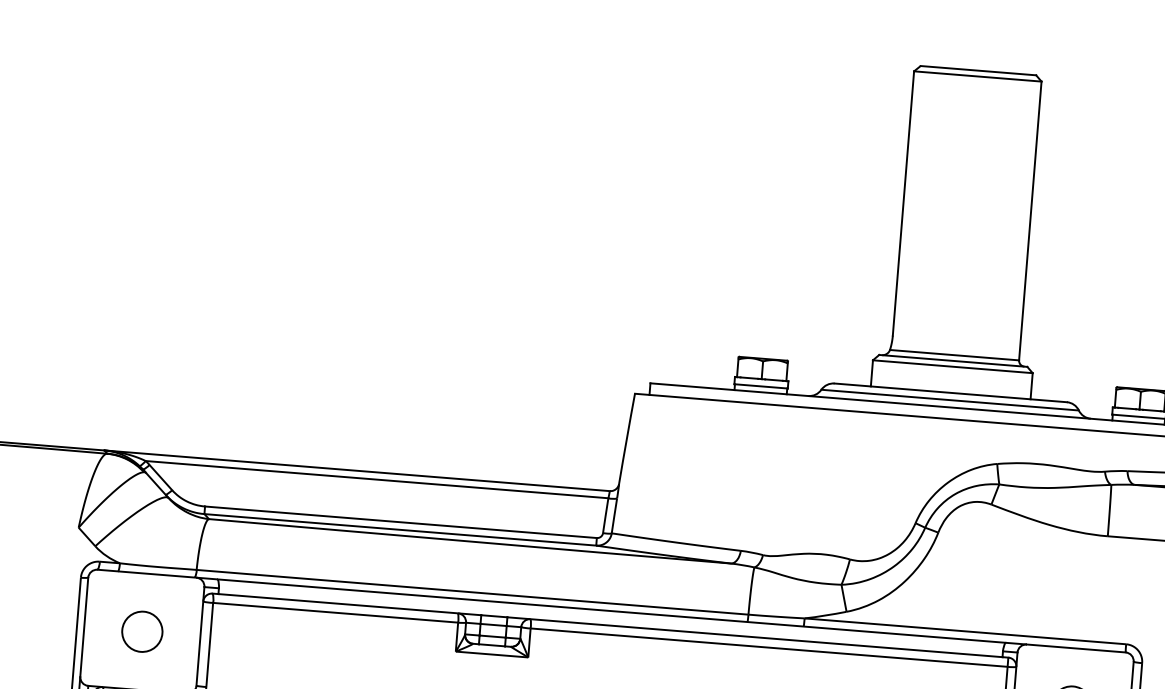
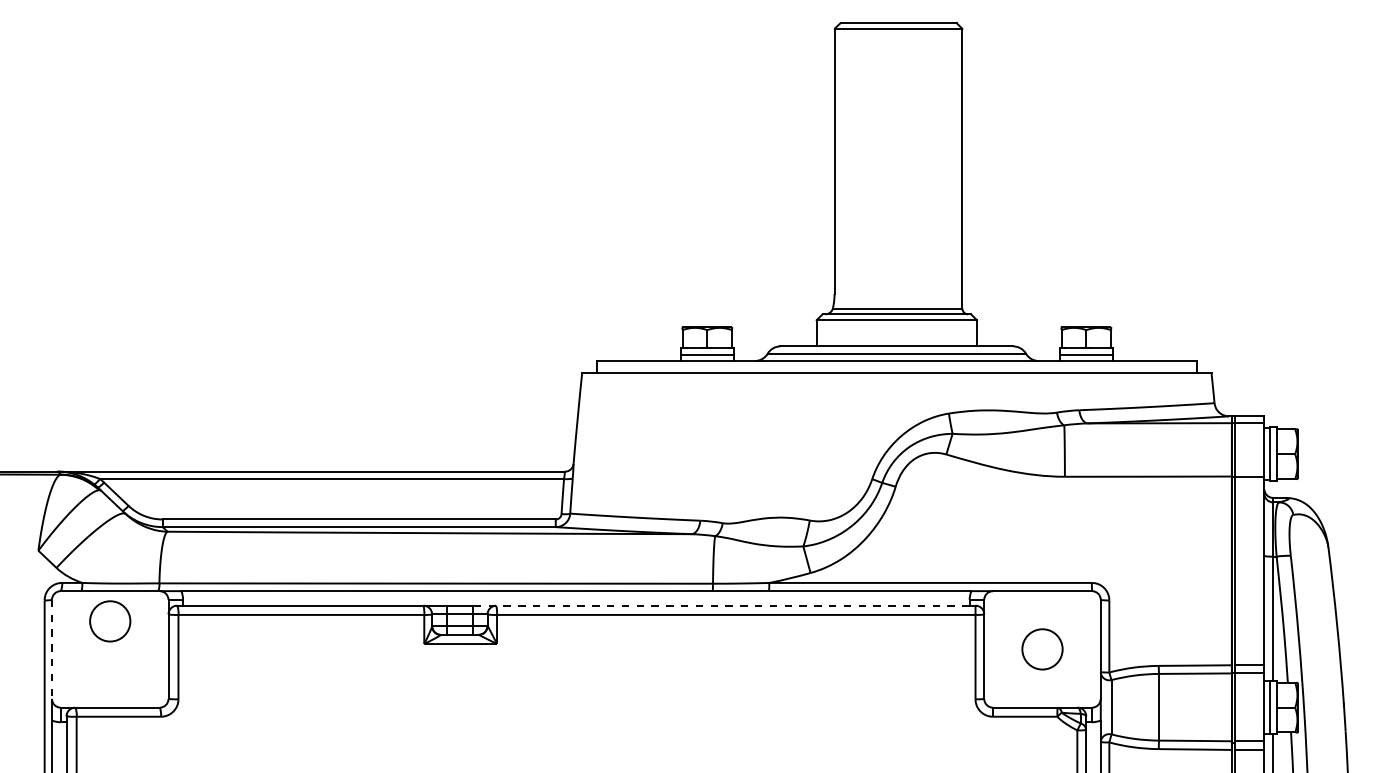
line: (83, 627) -> (51, 649), solid -> dashed
circle: (142, 631) -> (110, 621), moved
line: (754, 636) -> (720, 605), solid -> dashed

